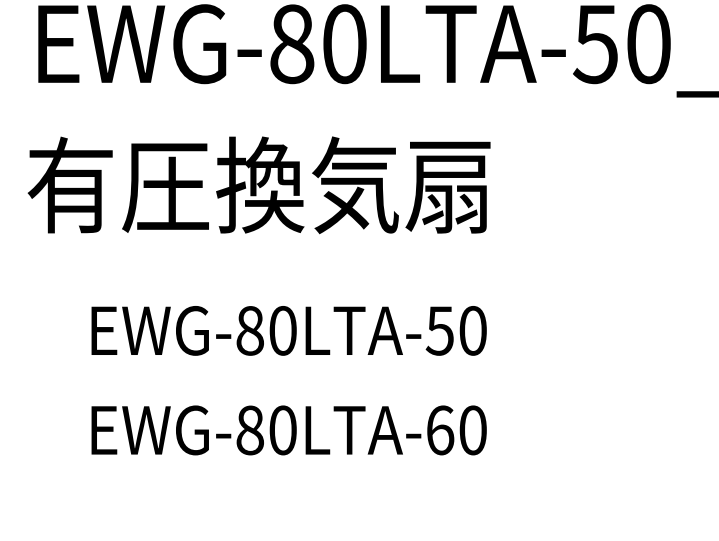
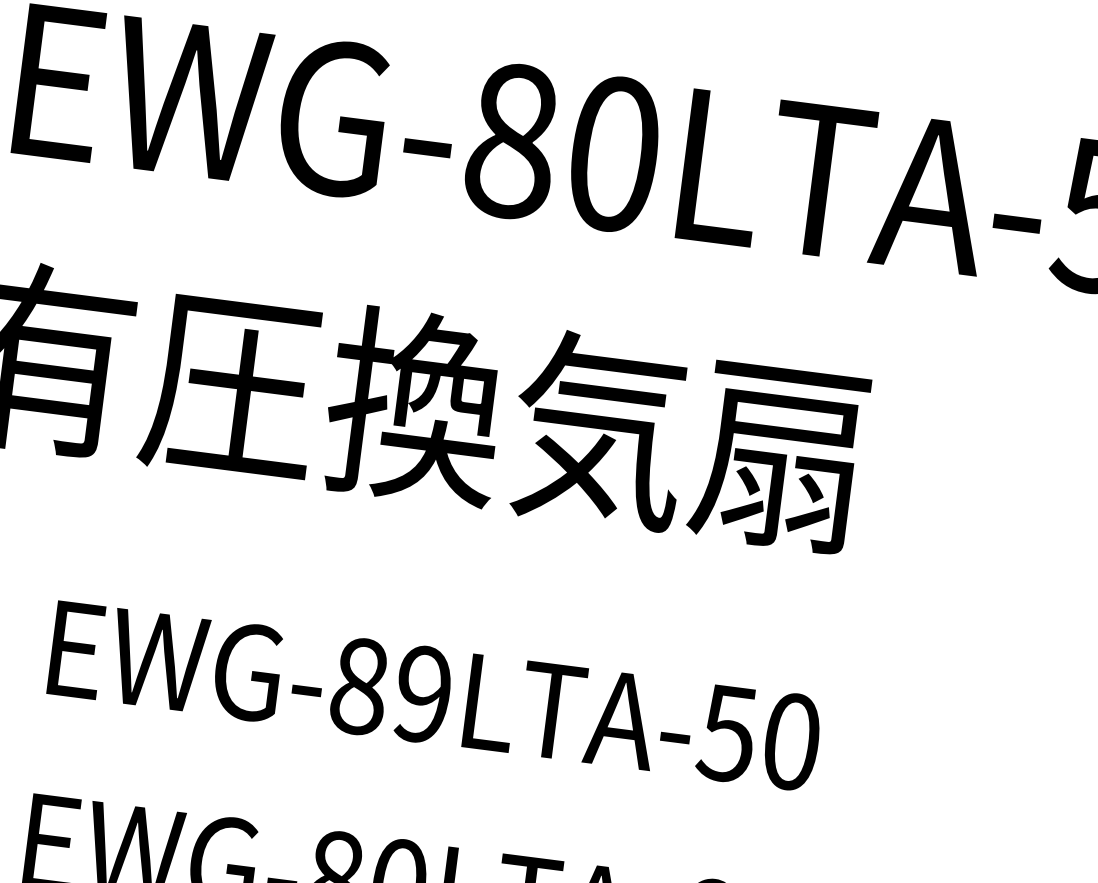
text: (282, 330) -> (422, 693), EWG-80LTA-50 -> EWG-89LTA-50

